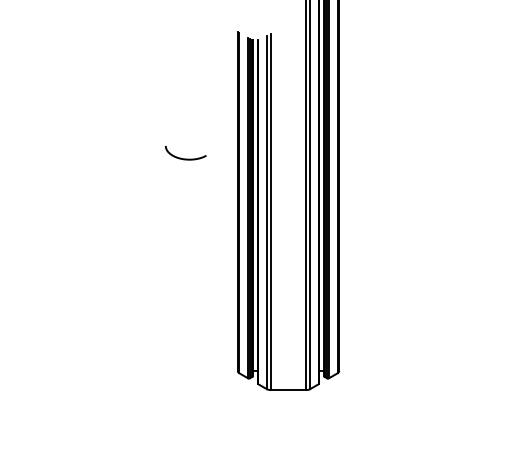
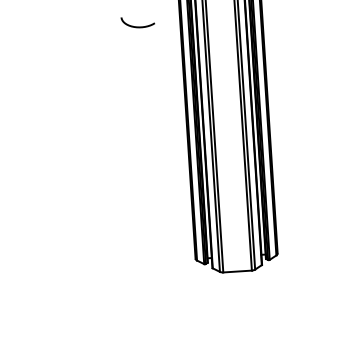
curve: (185, 158) -> (138, 26), moved

